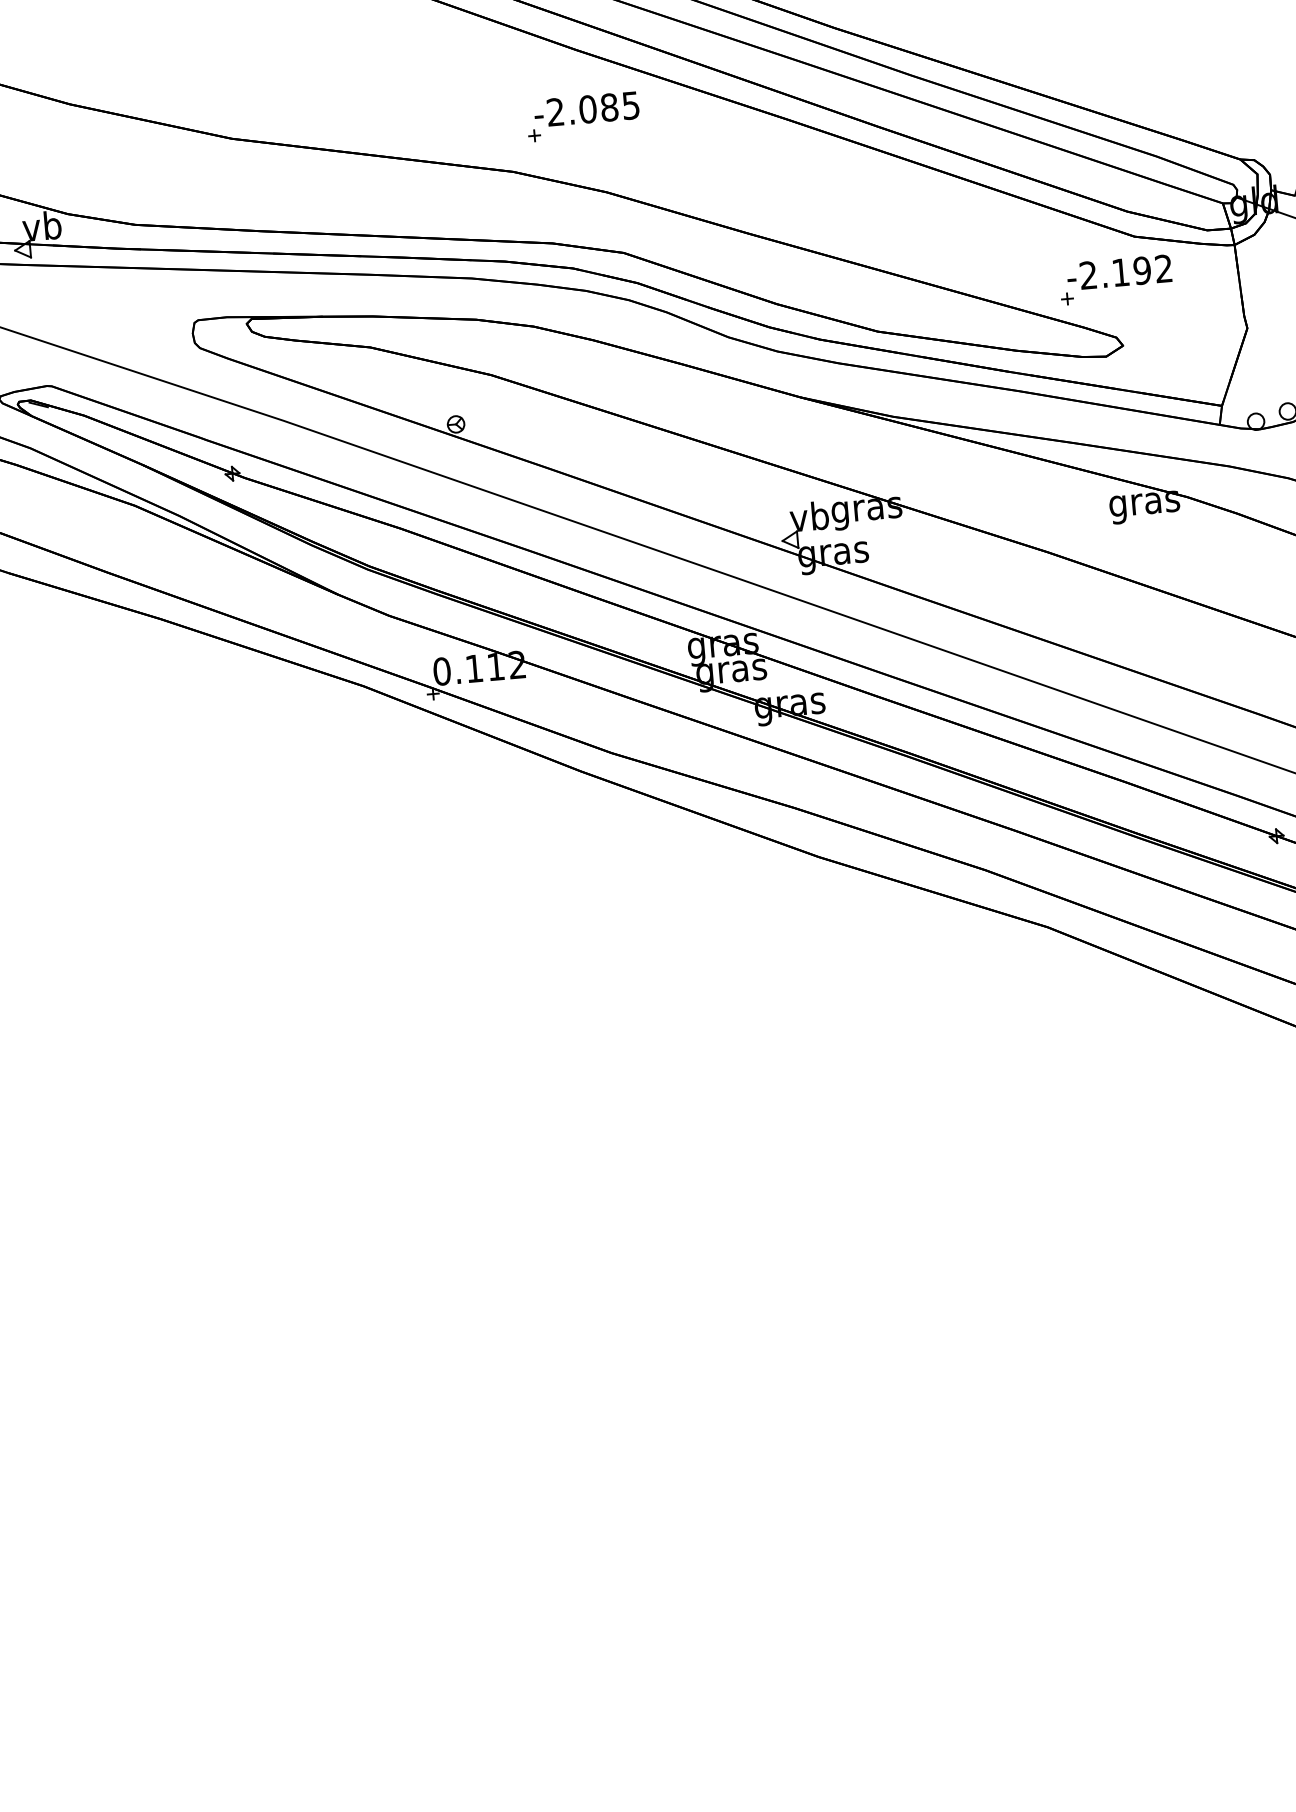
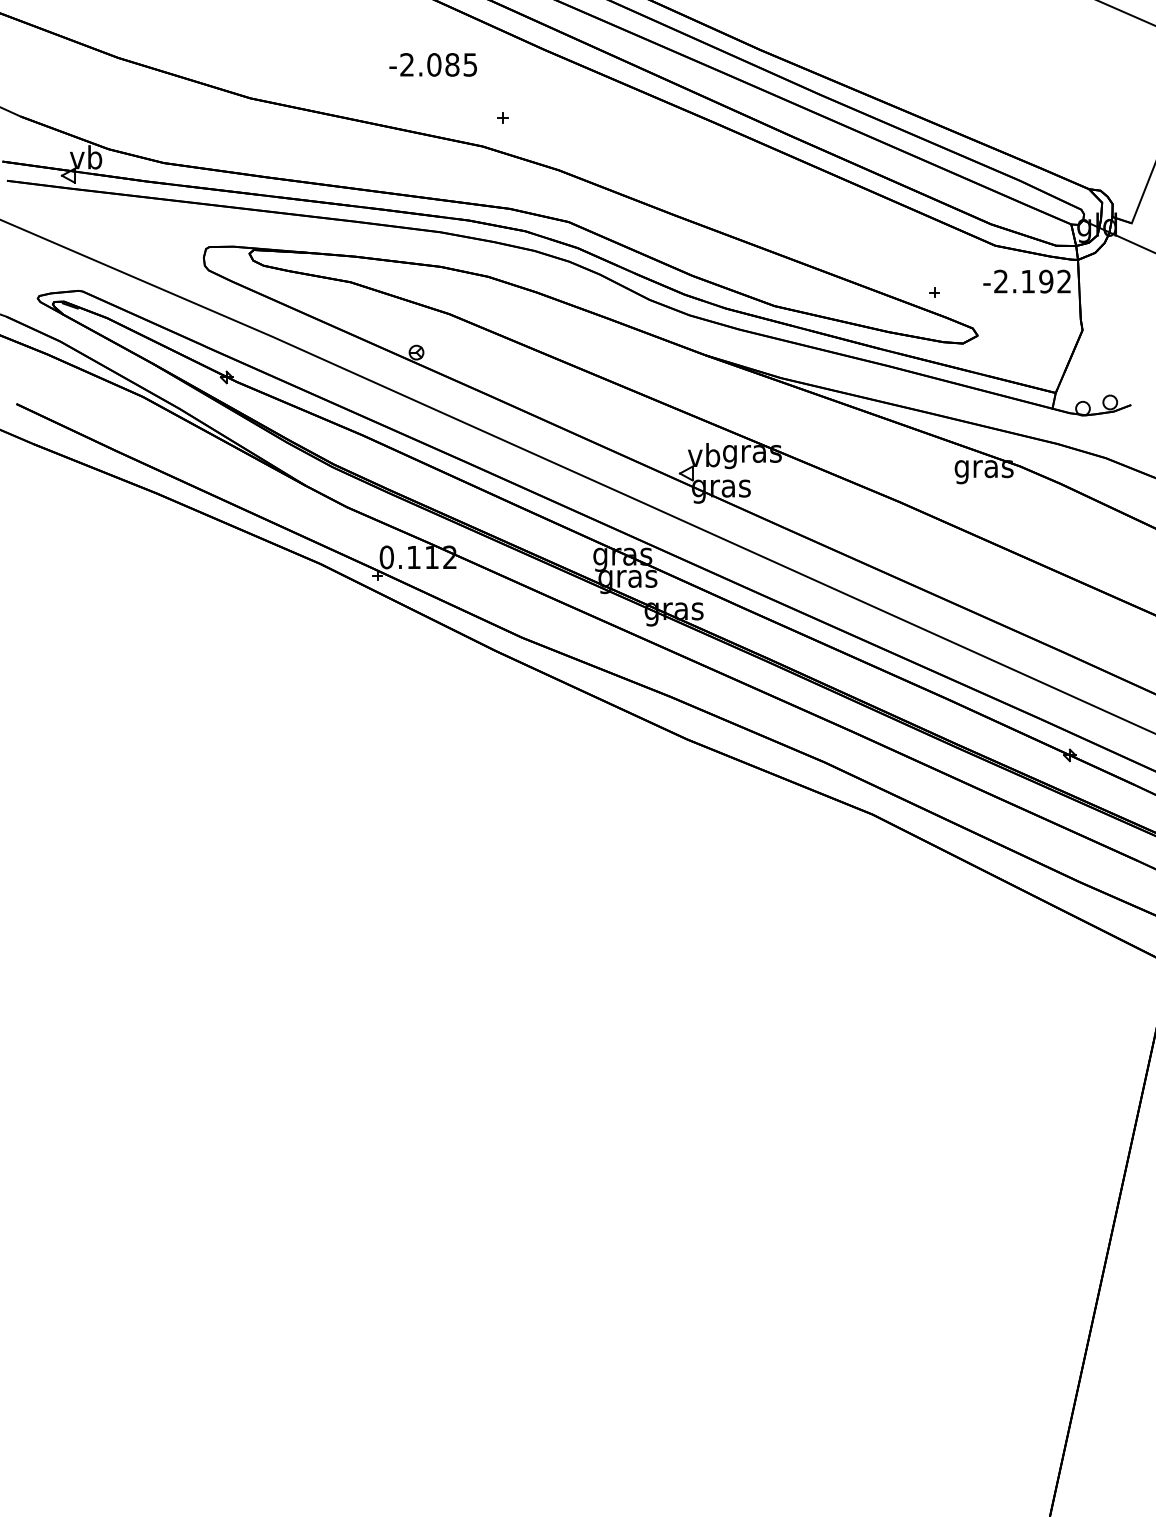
text: (585, 109) -> (432, 64), moved
text: (1118, 272) -> (1026, 281), moved

